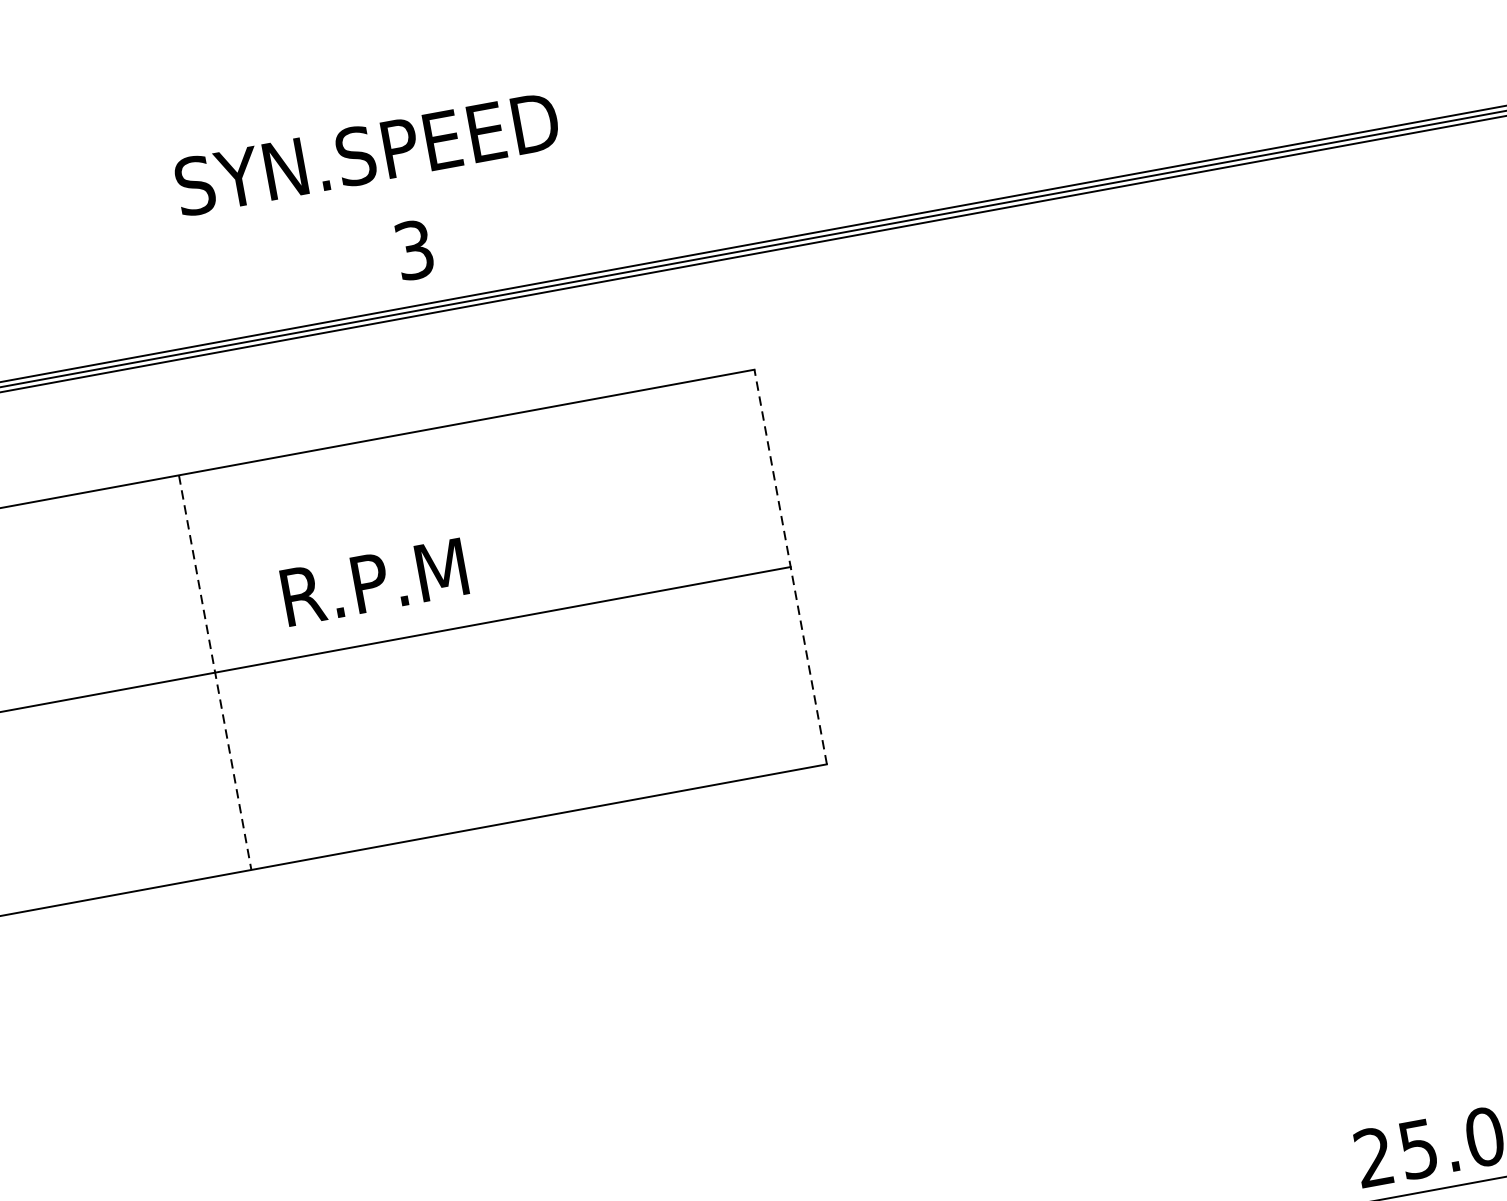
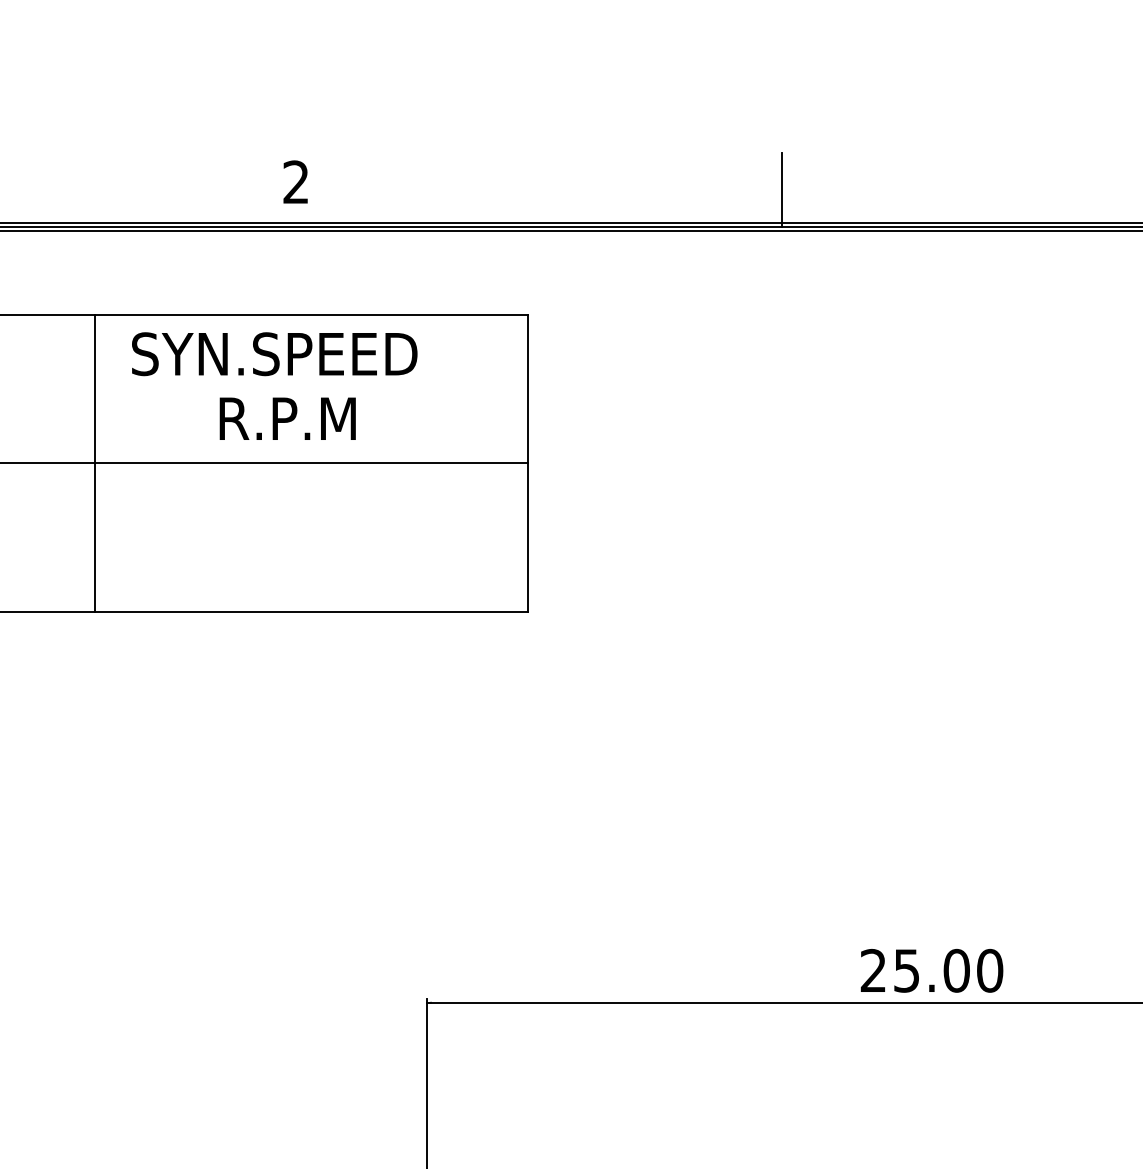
line: (1062, 140) -> (782, 189), added
text: (367, 154) -> (274, 354), moved
text: (413, 250) -> (295, 182), 3 -> 2
line: (790, 566) -> (527, 462), dashed -> solid
text: (374, 581) -> (287, 418), moved
line: (214, 672) -> (94, 463), dashed -> solid

